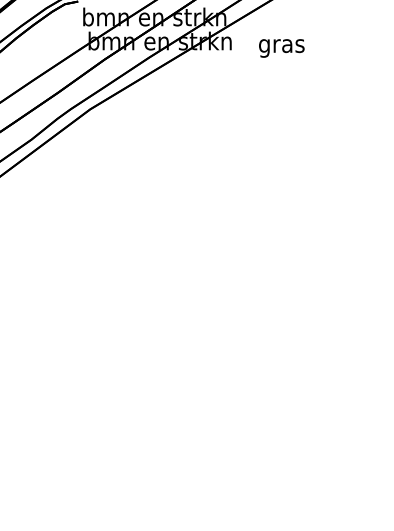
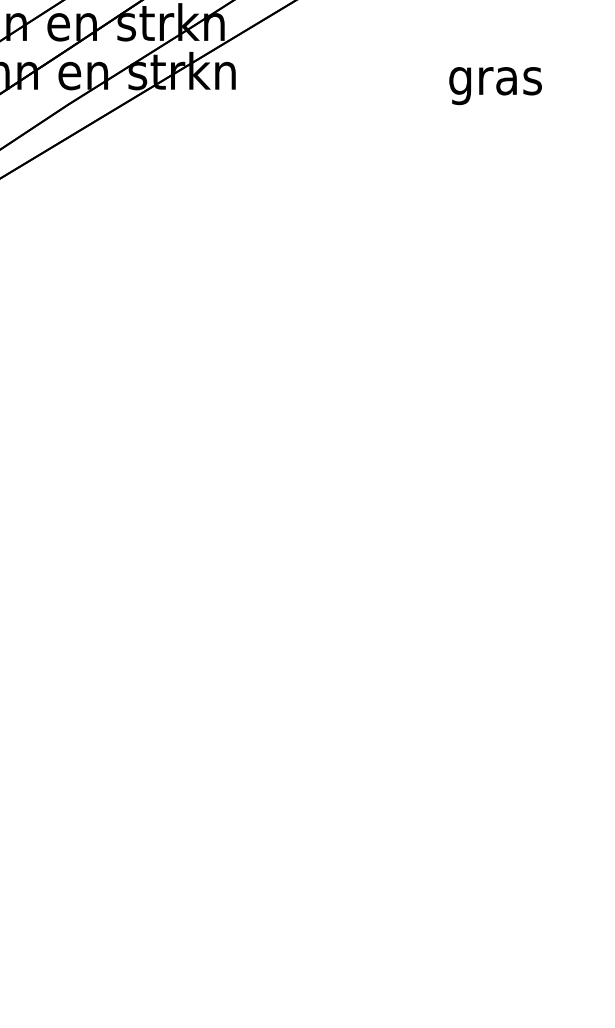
text: (281, 48) -> (494, 86), moved

